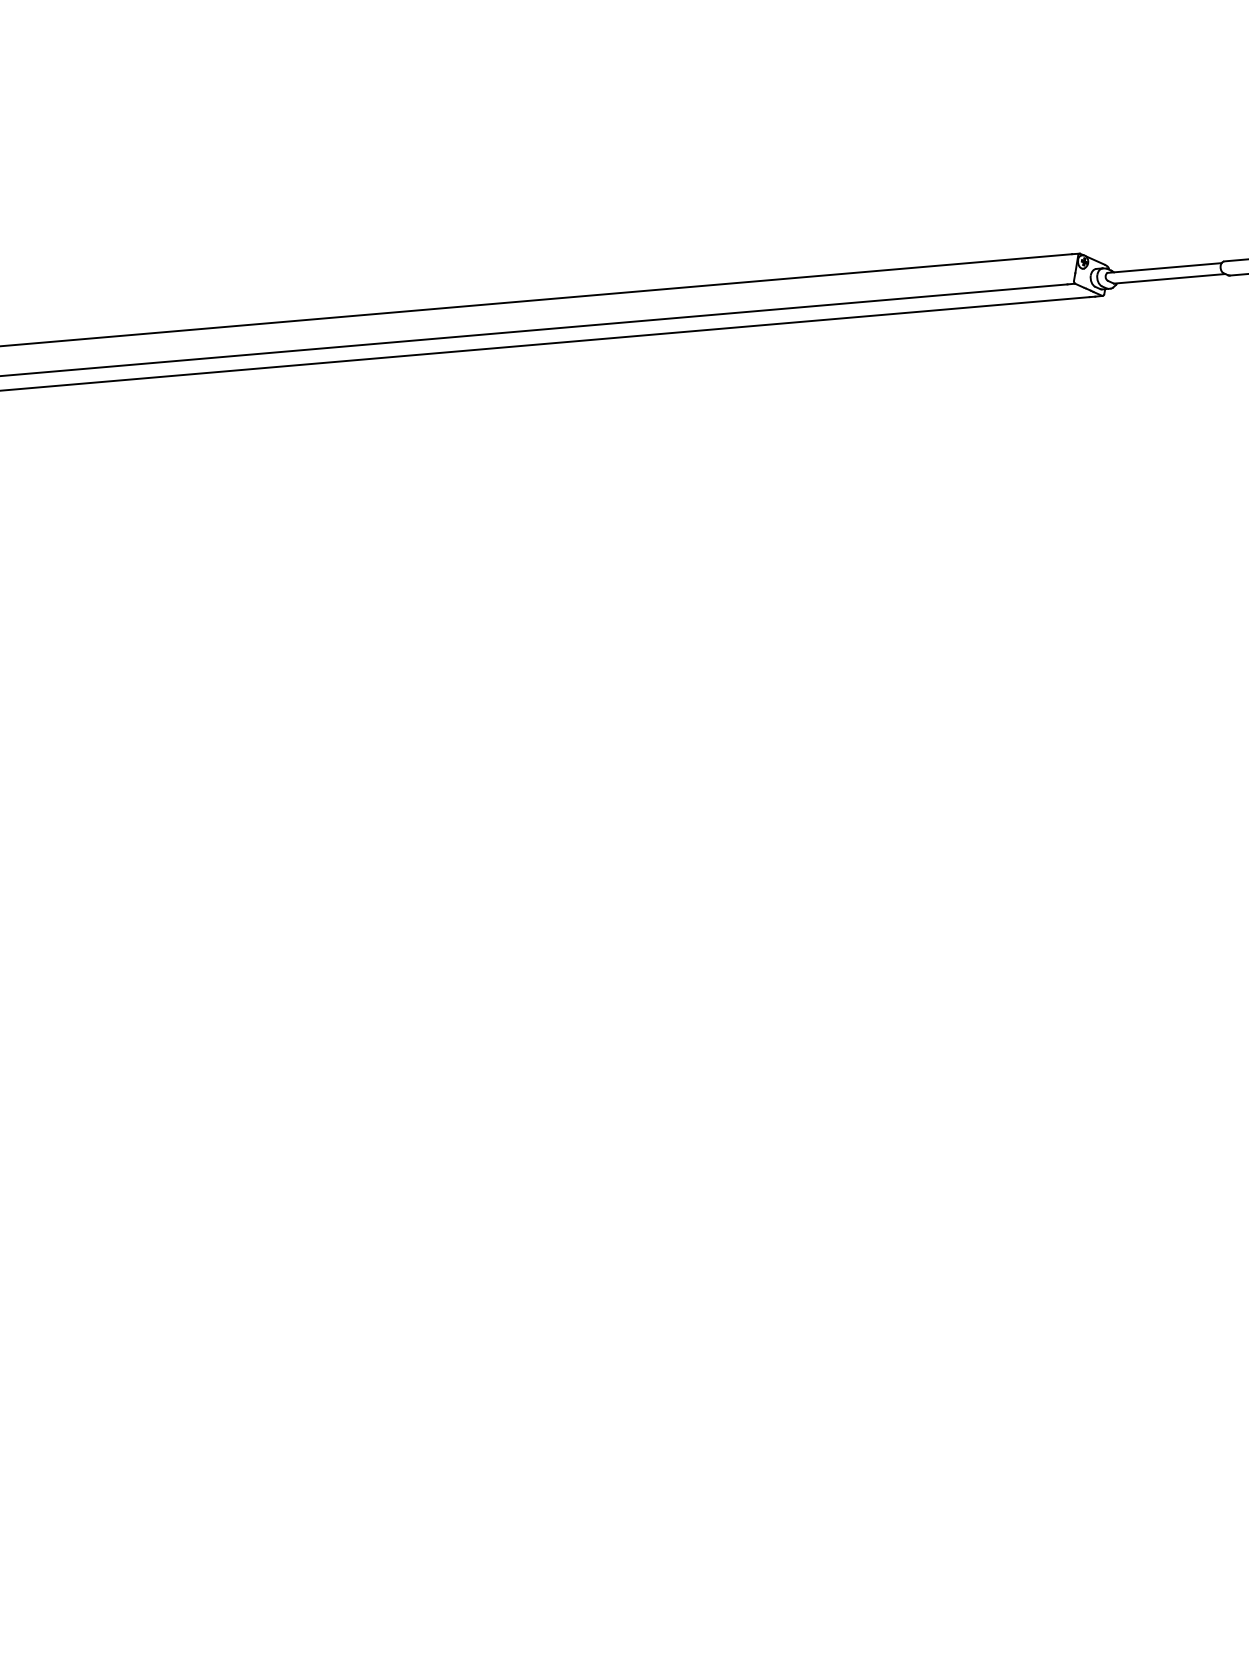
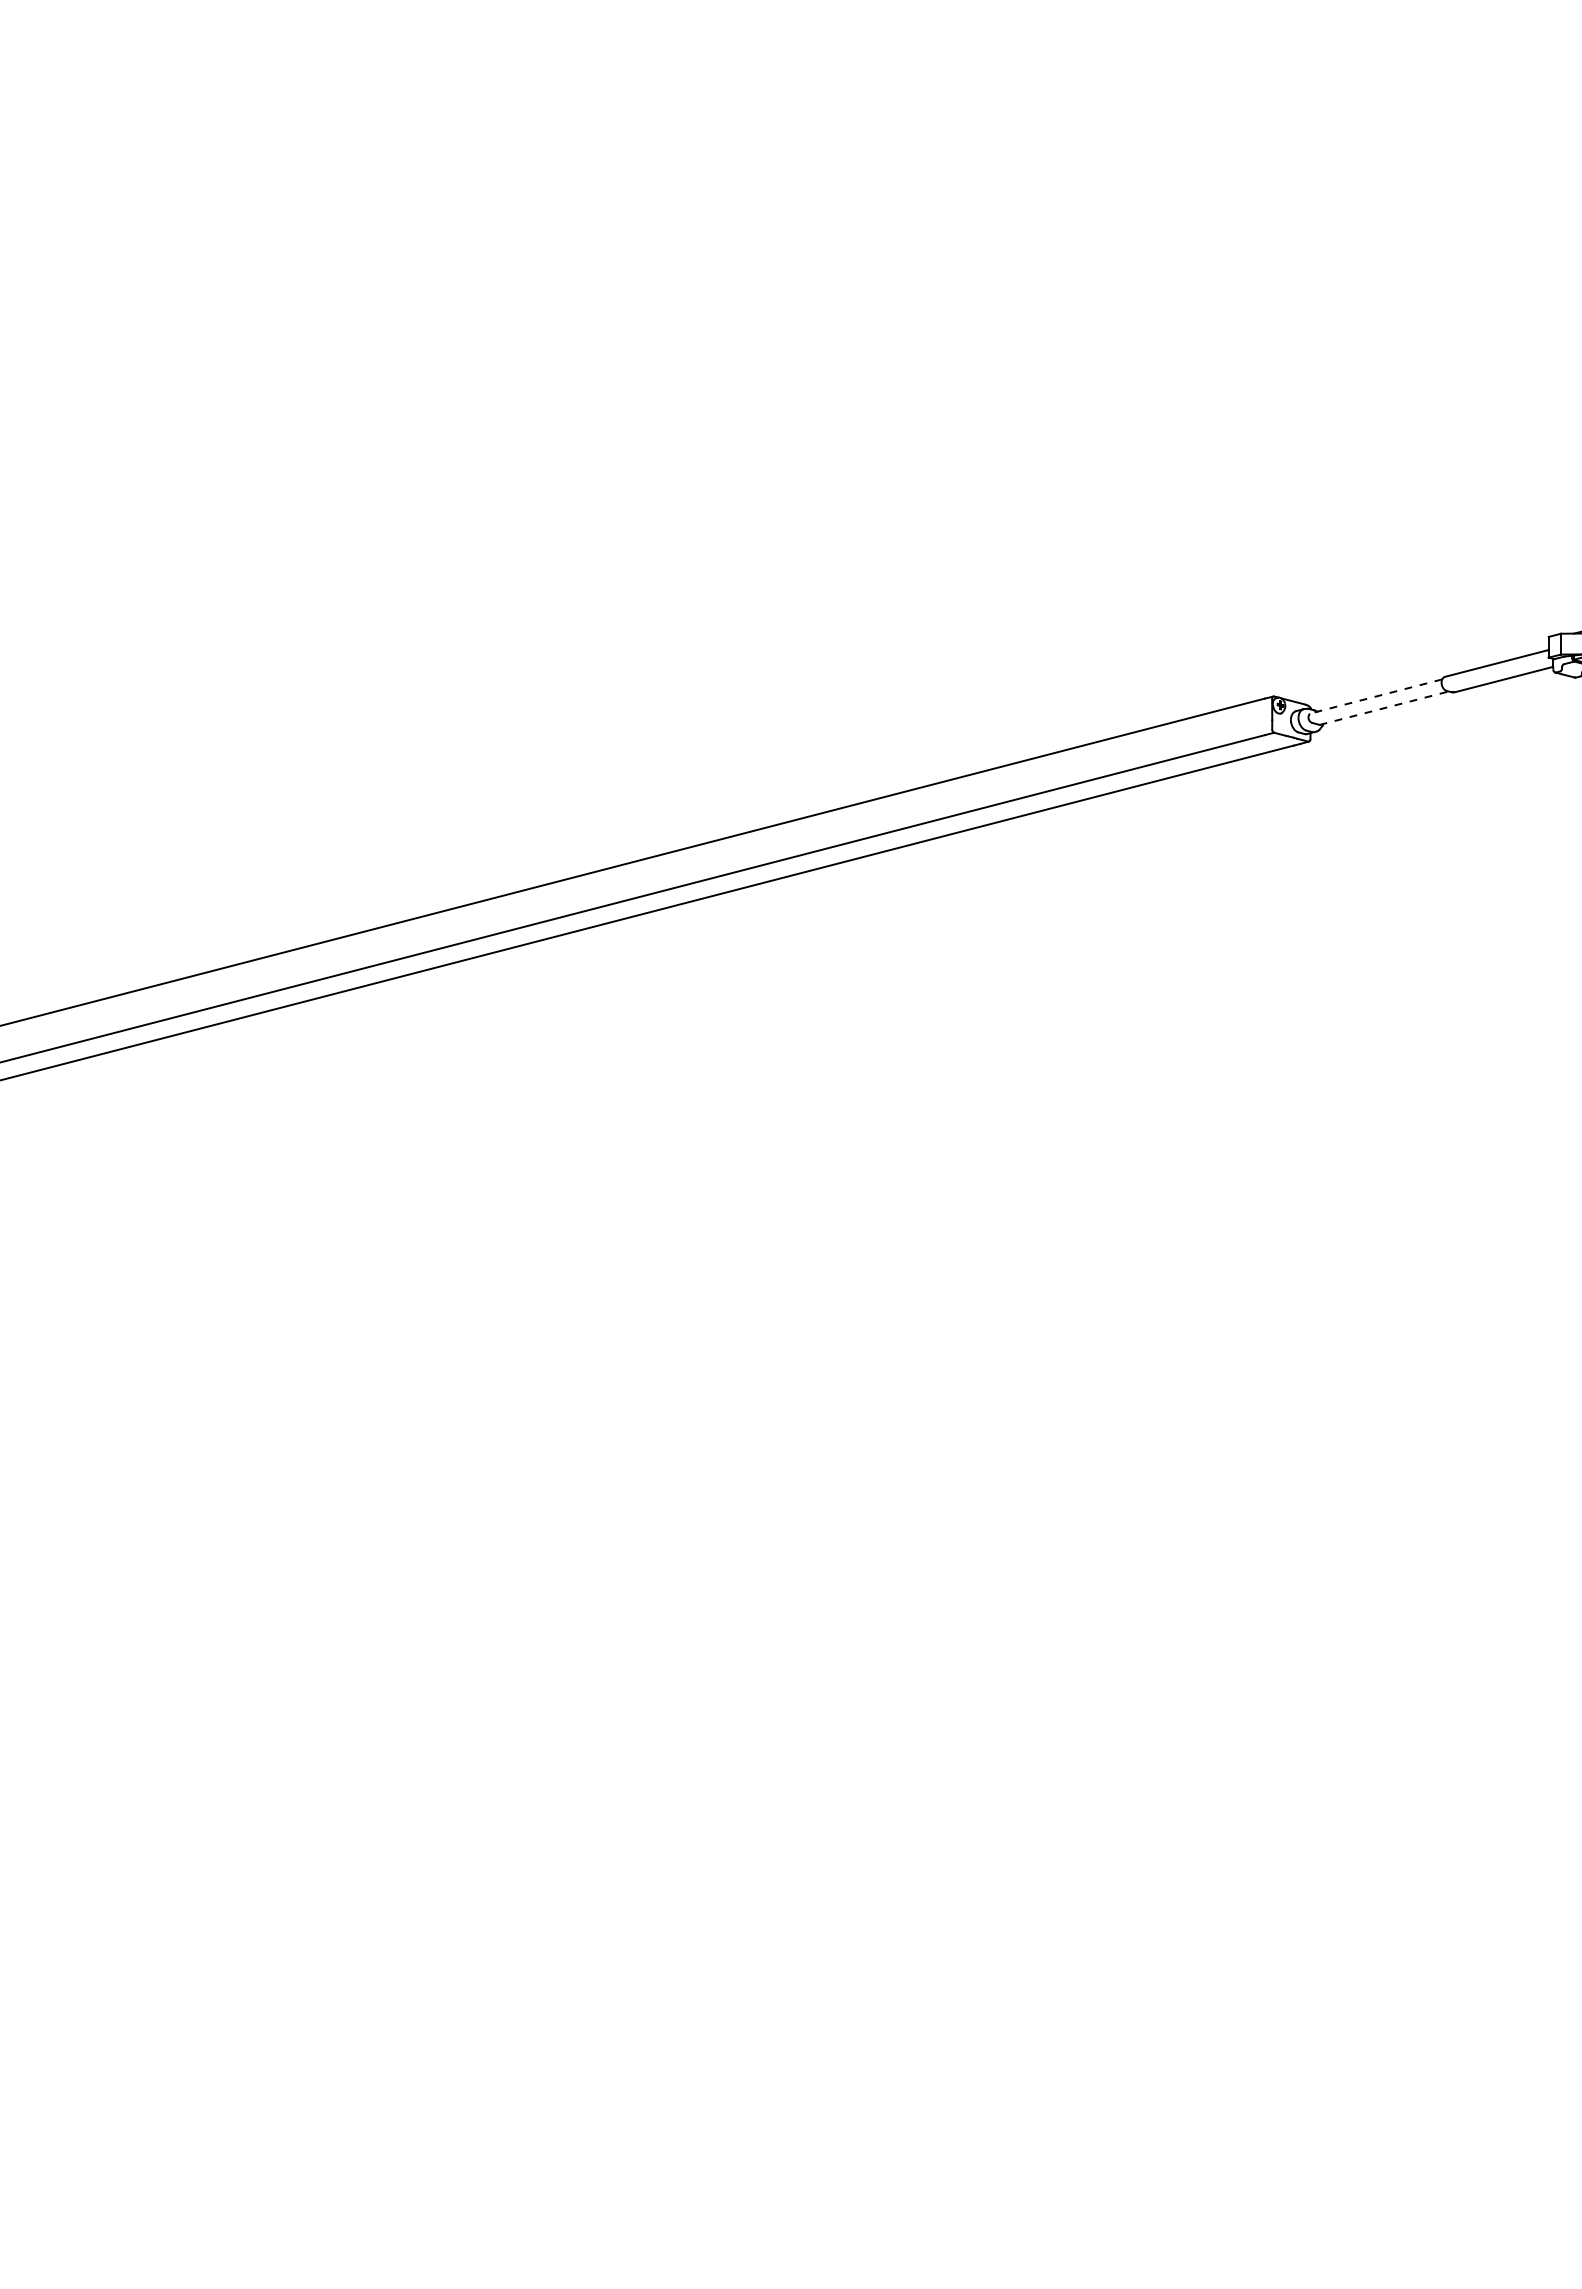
line: (1164, 267) -> (1375, 696), solid -> dashed
line: (1169, 279) -> (1384, 708), solid -> dashed

